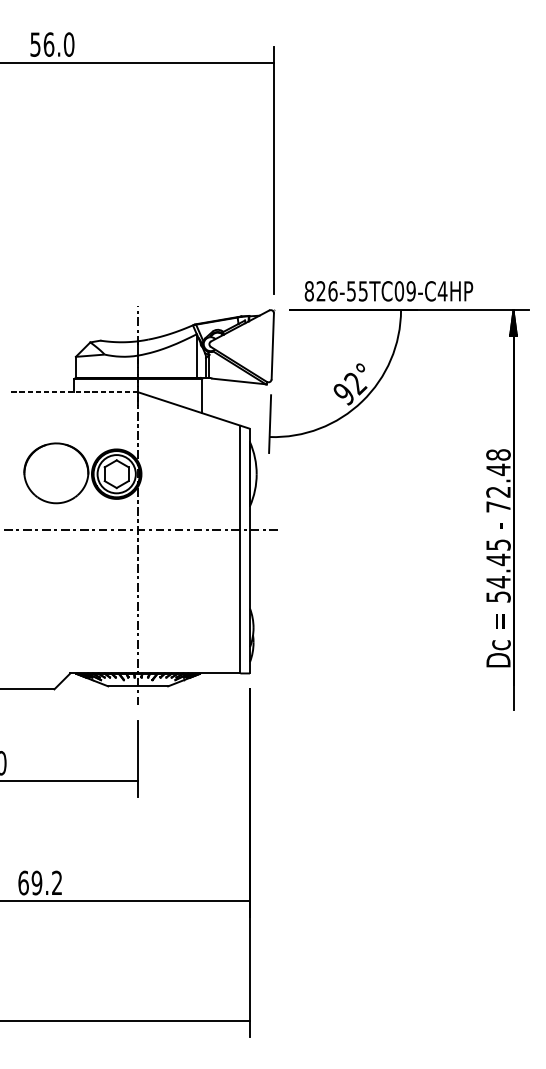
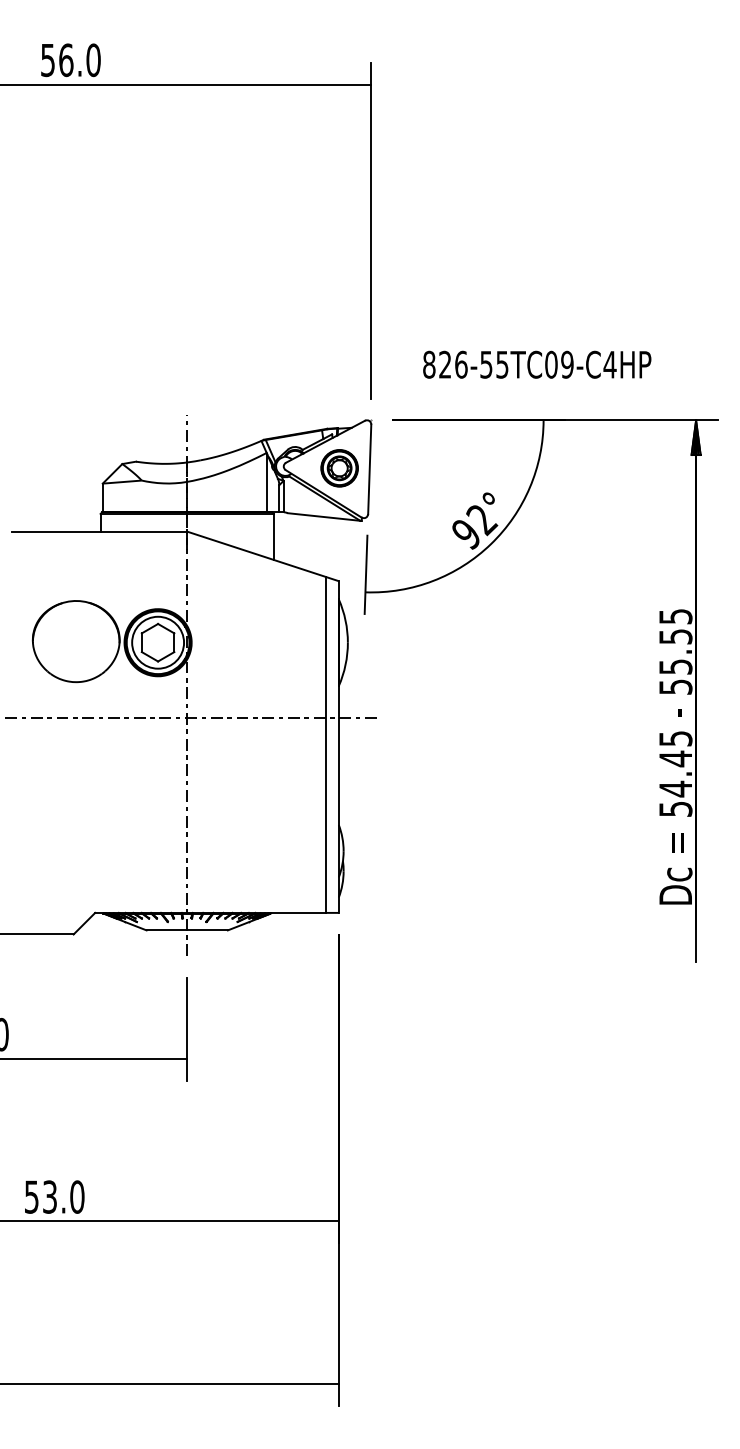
text: (389, 291) -> (537, 364), moved
part: (250, 345) -> (339, 468), added
line: (73, 392) -> (99, 531), dashed -> solid
text: (498, 480) -> (675, 651), 72.48 -> 55.55
text: (40, 882) -> (54, 1196), 69.2 -> 53.0

